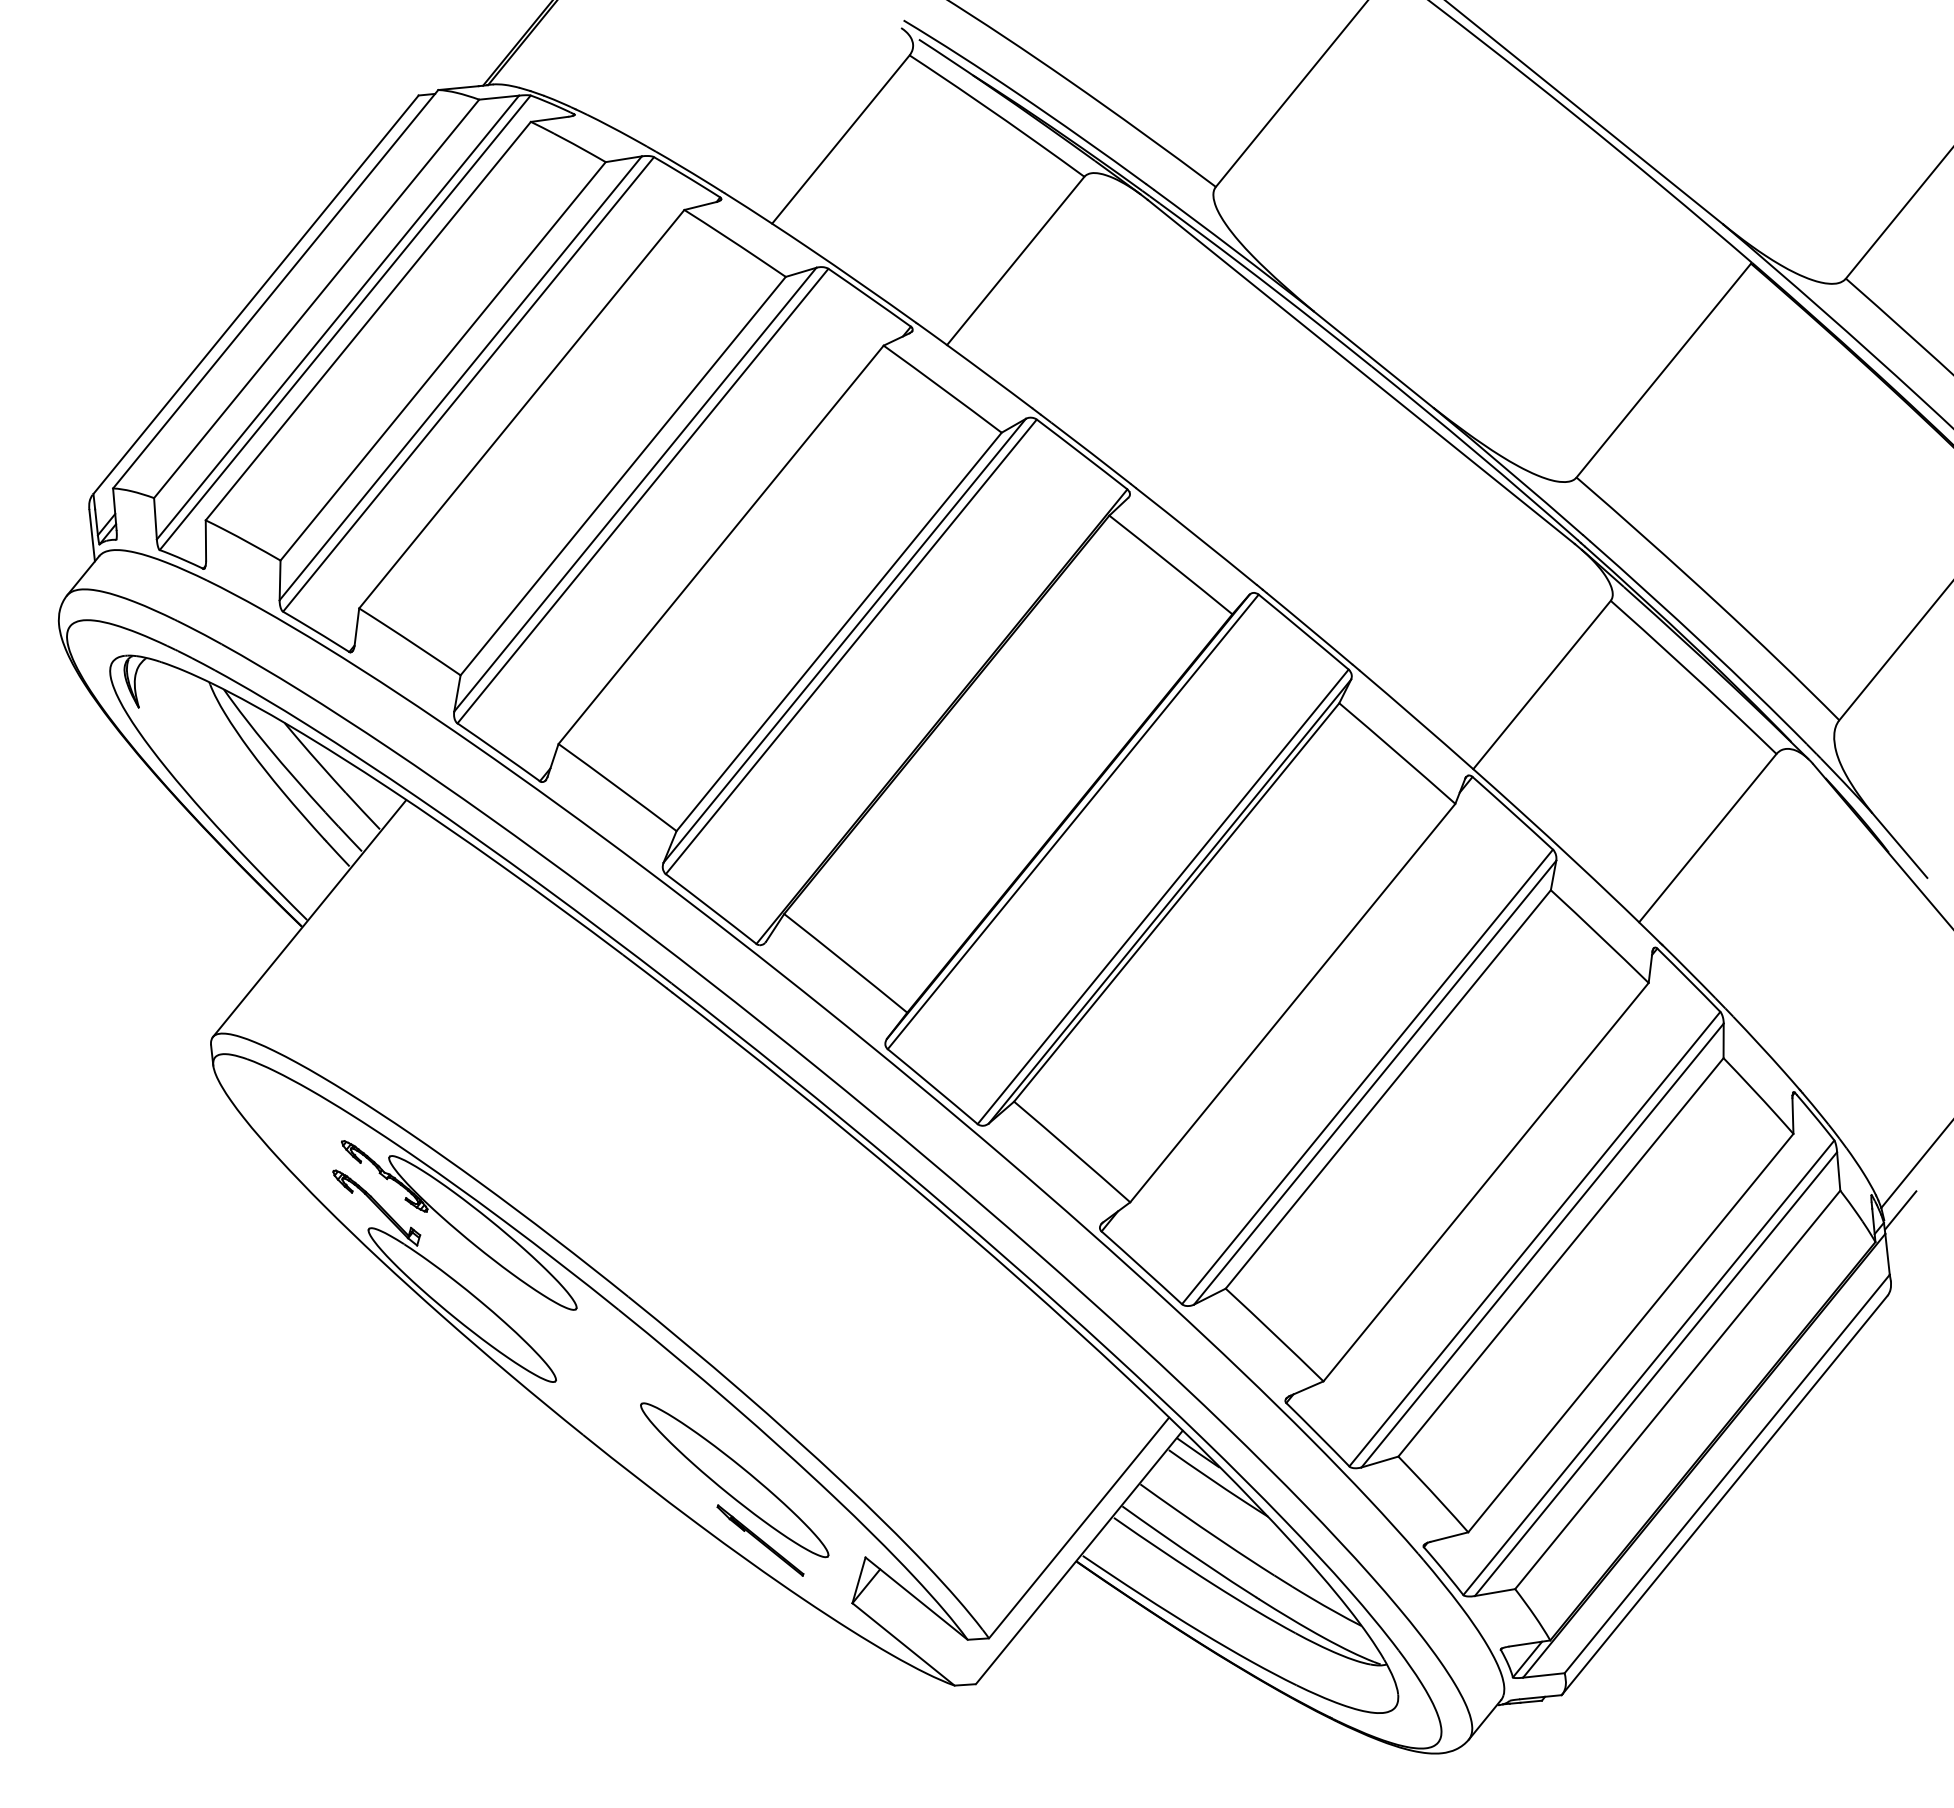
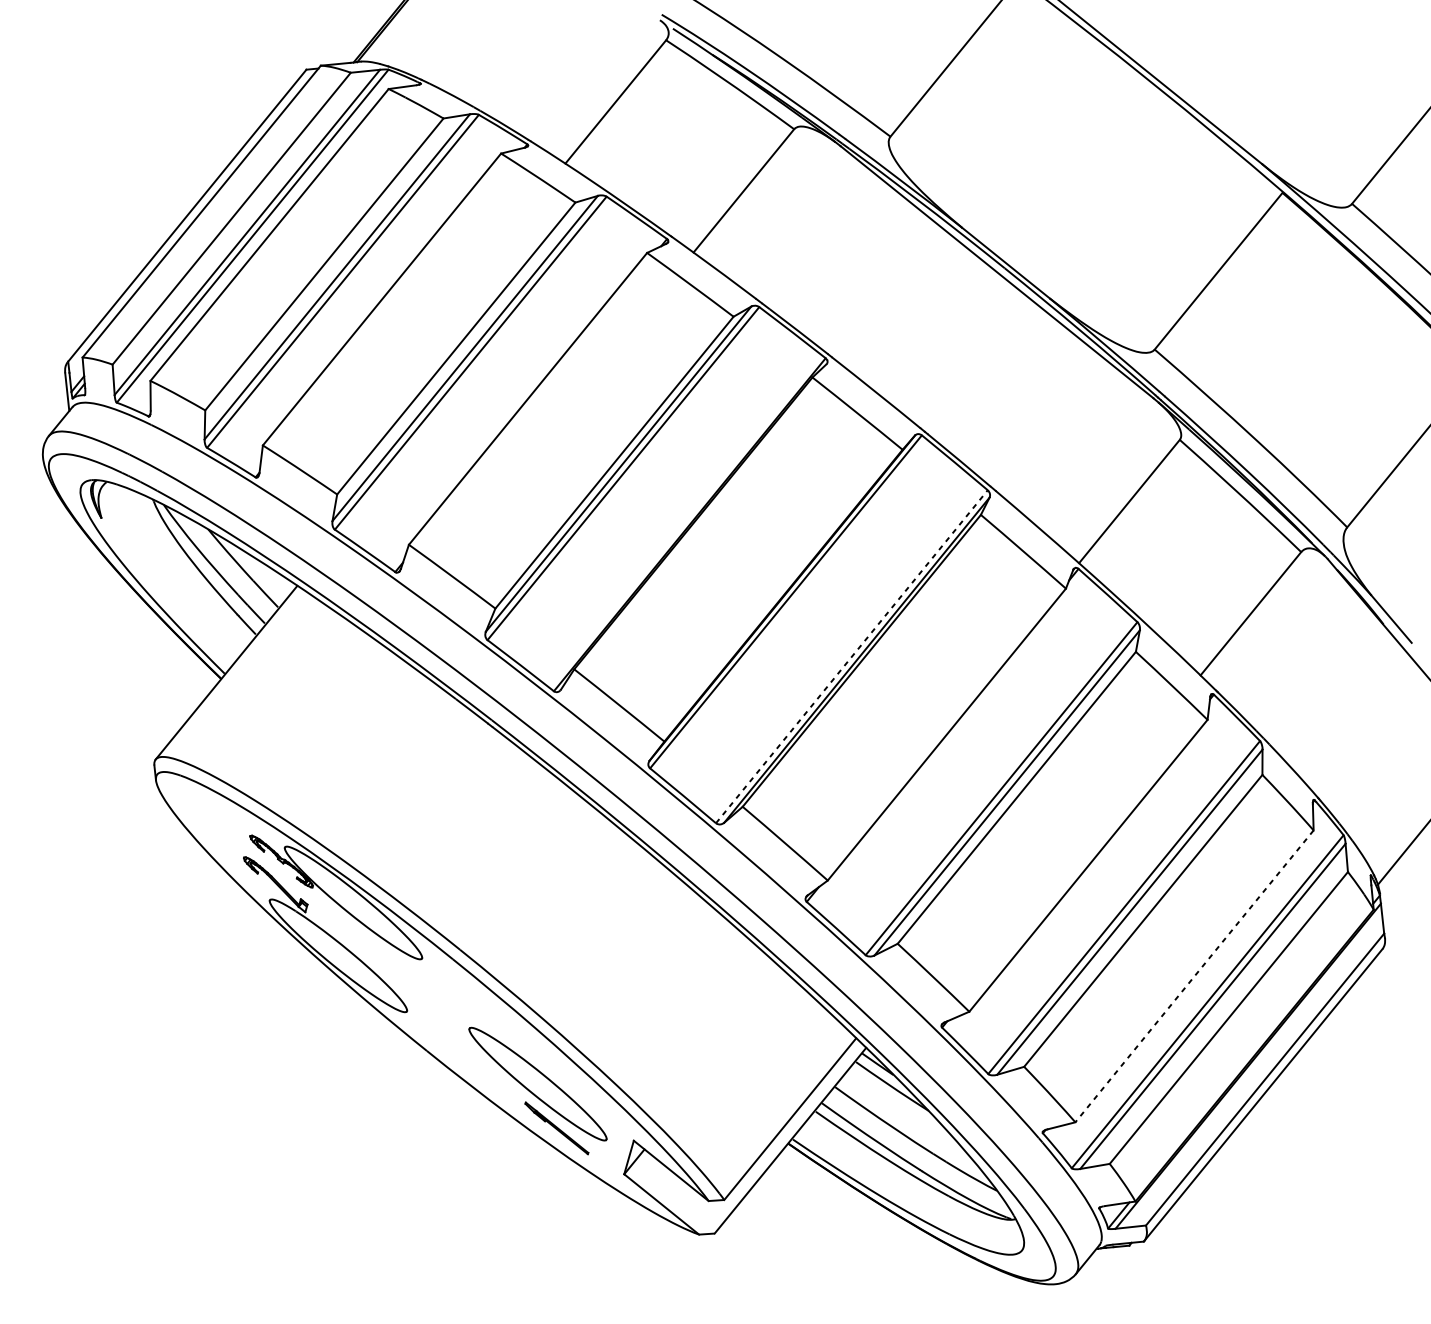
line: (1163, 896) -> (852, 656), solid -> dashed
line: (1900, 1210) -> (1392, 886), removed
line: (1630, 1333) -> (1194, 976), solid -> dashed

